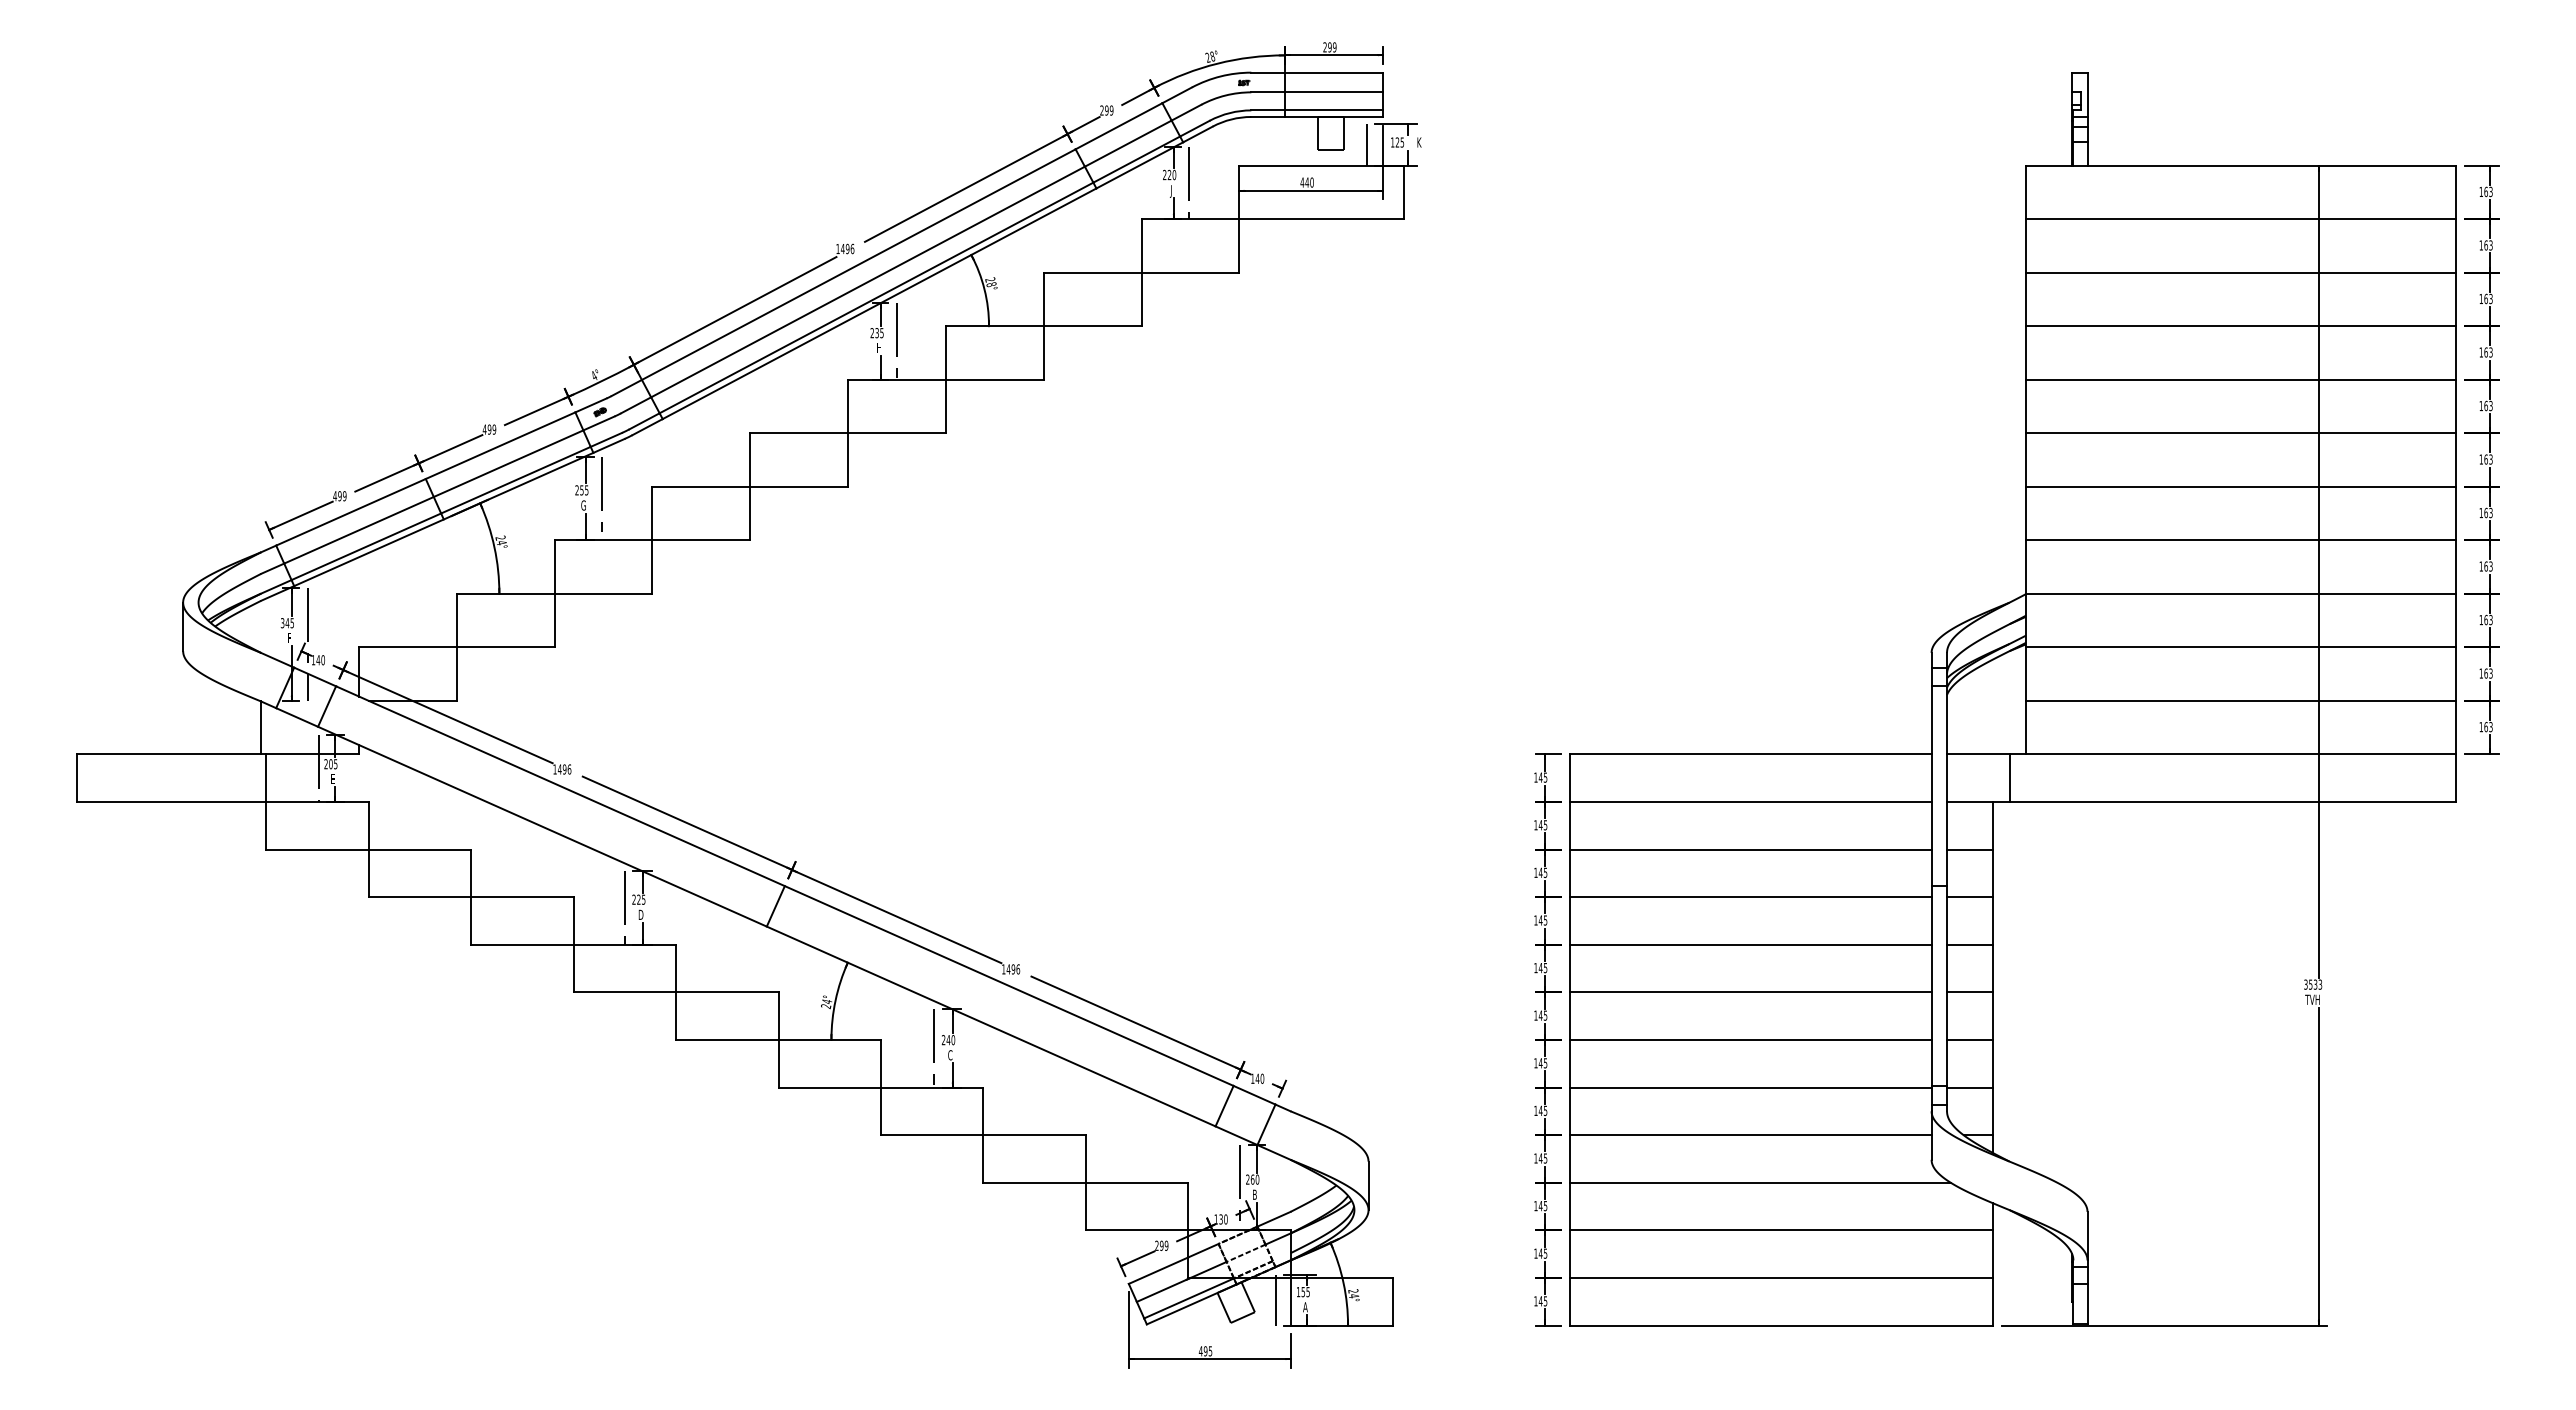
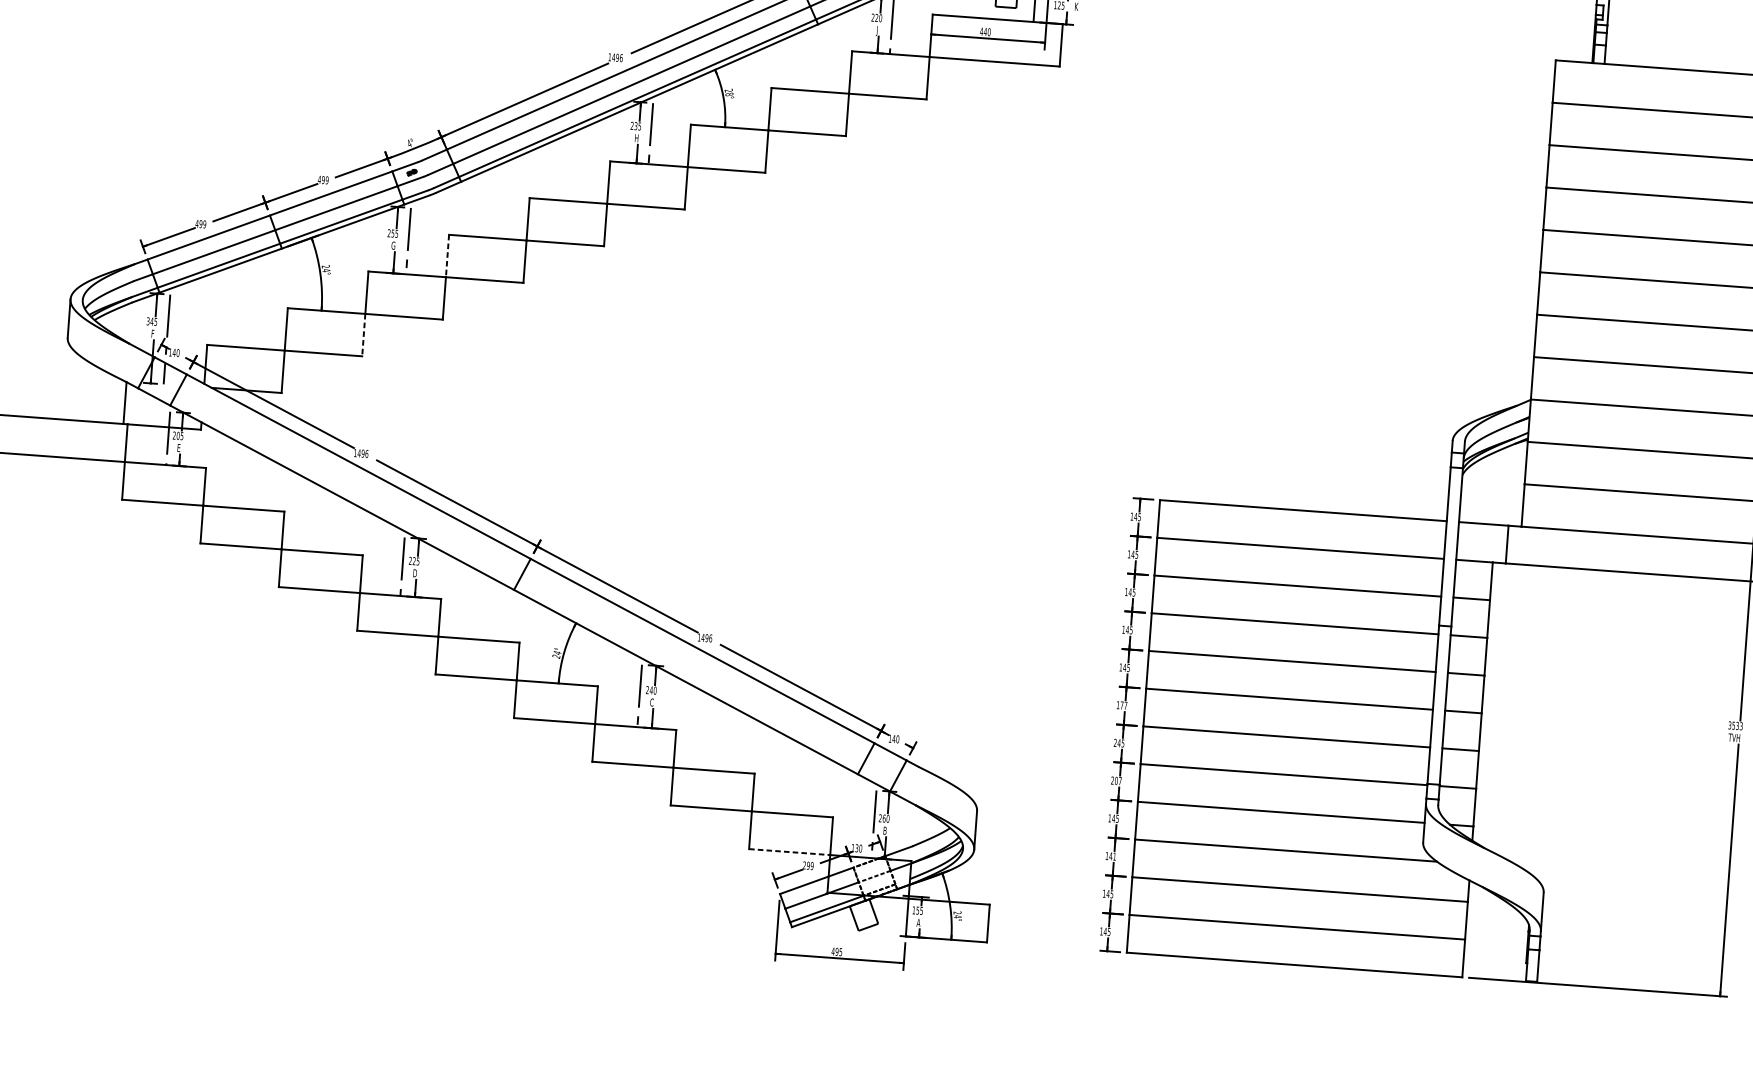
line: (652, 513) -> (447, 256), solid -> dashed
line: (554, 620) -> (363, 335), solid -> dashed
text: (1542, 1015) -> (1123, 705), 145 -> 177
text: (1535, 1063) -> (1115, 743), 145 -> 245
text: (1540, 1110) -> (1116, 780), 145 -> 207
text: (1545, 1206) -> (1114, 856), 145 -> 141
line: (1137, 1230) -> (790, 852), solid -> dashed
line: (1275, 1299) -> (895, 914), removed

